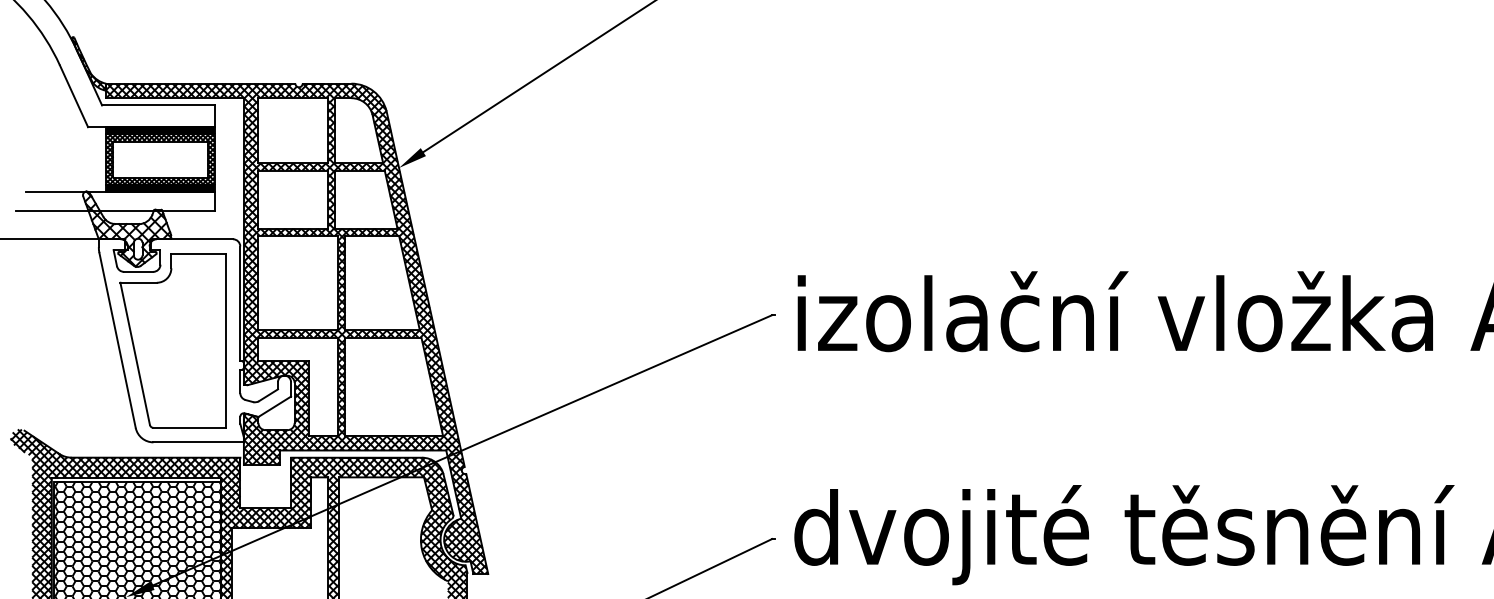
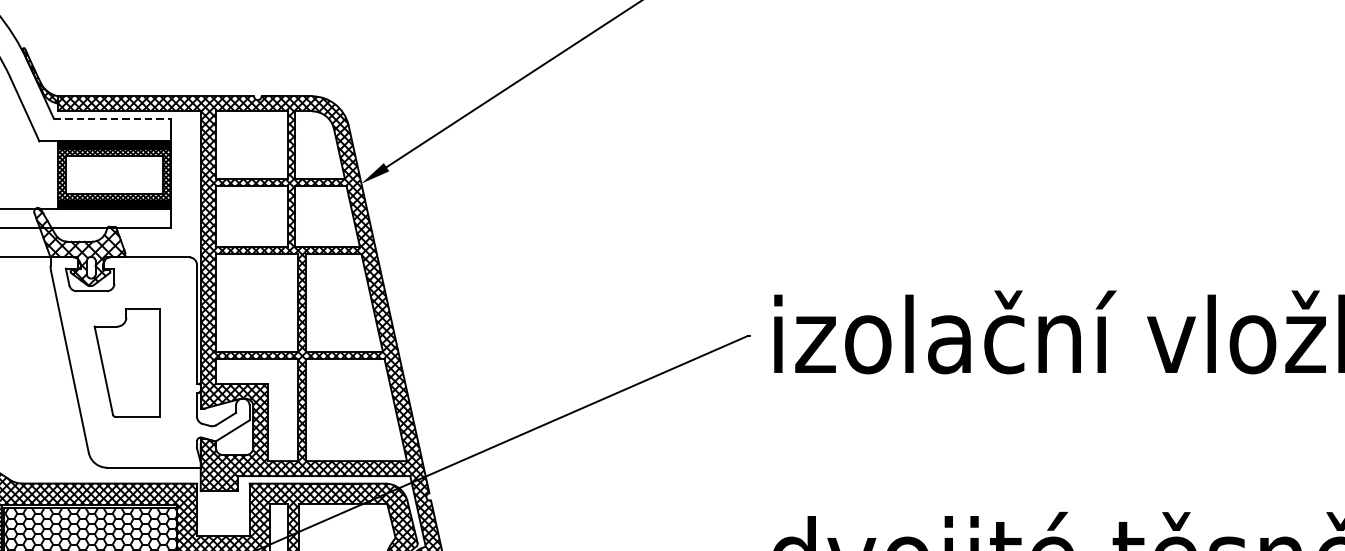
line: (159, 105) -> (113, 118), solid -> dashed
part: (172, 340) -> (126, 362), size x0.6

